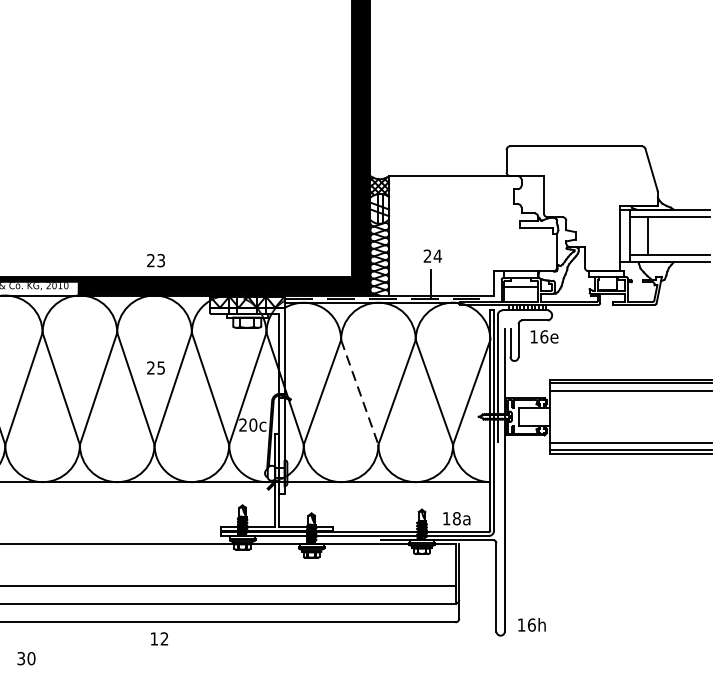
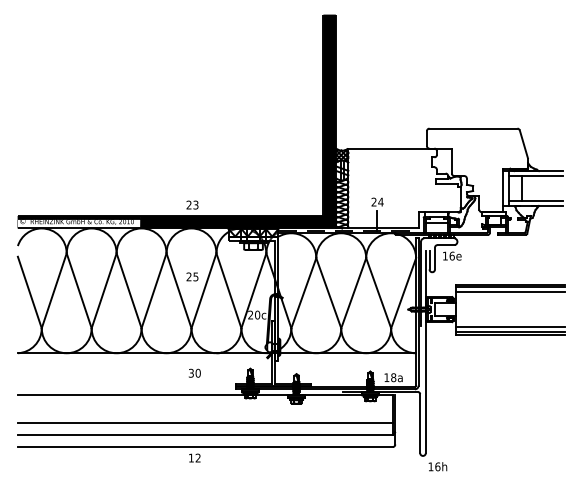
line: (359, 392) -> (328, 293), dashed -> solid
text: (531, 624) -> (437, 466), moved
text: (25, 657) -> (194, 372), moved

